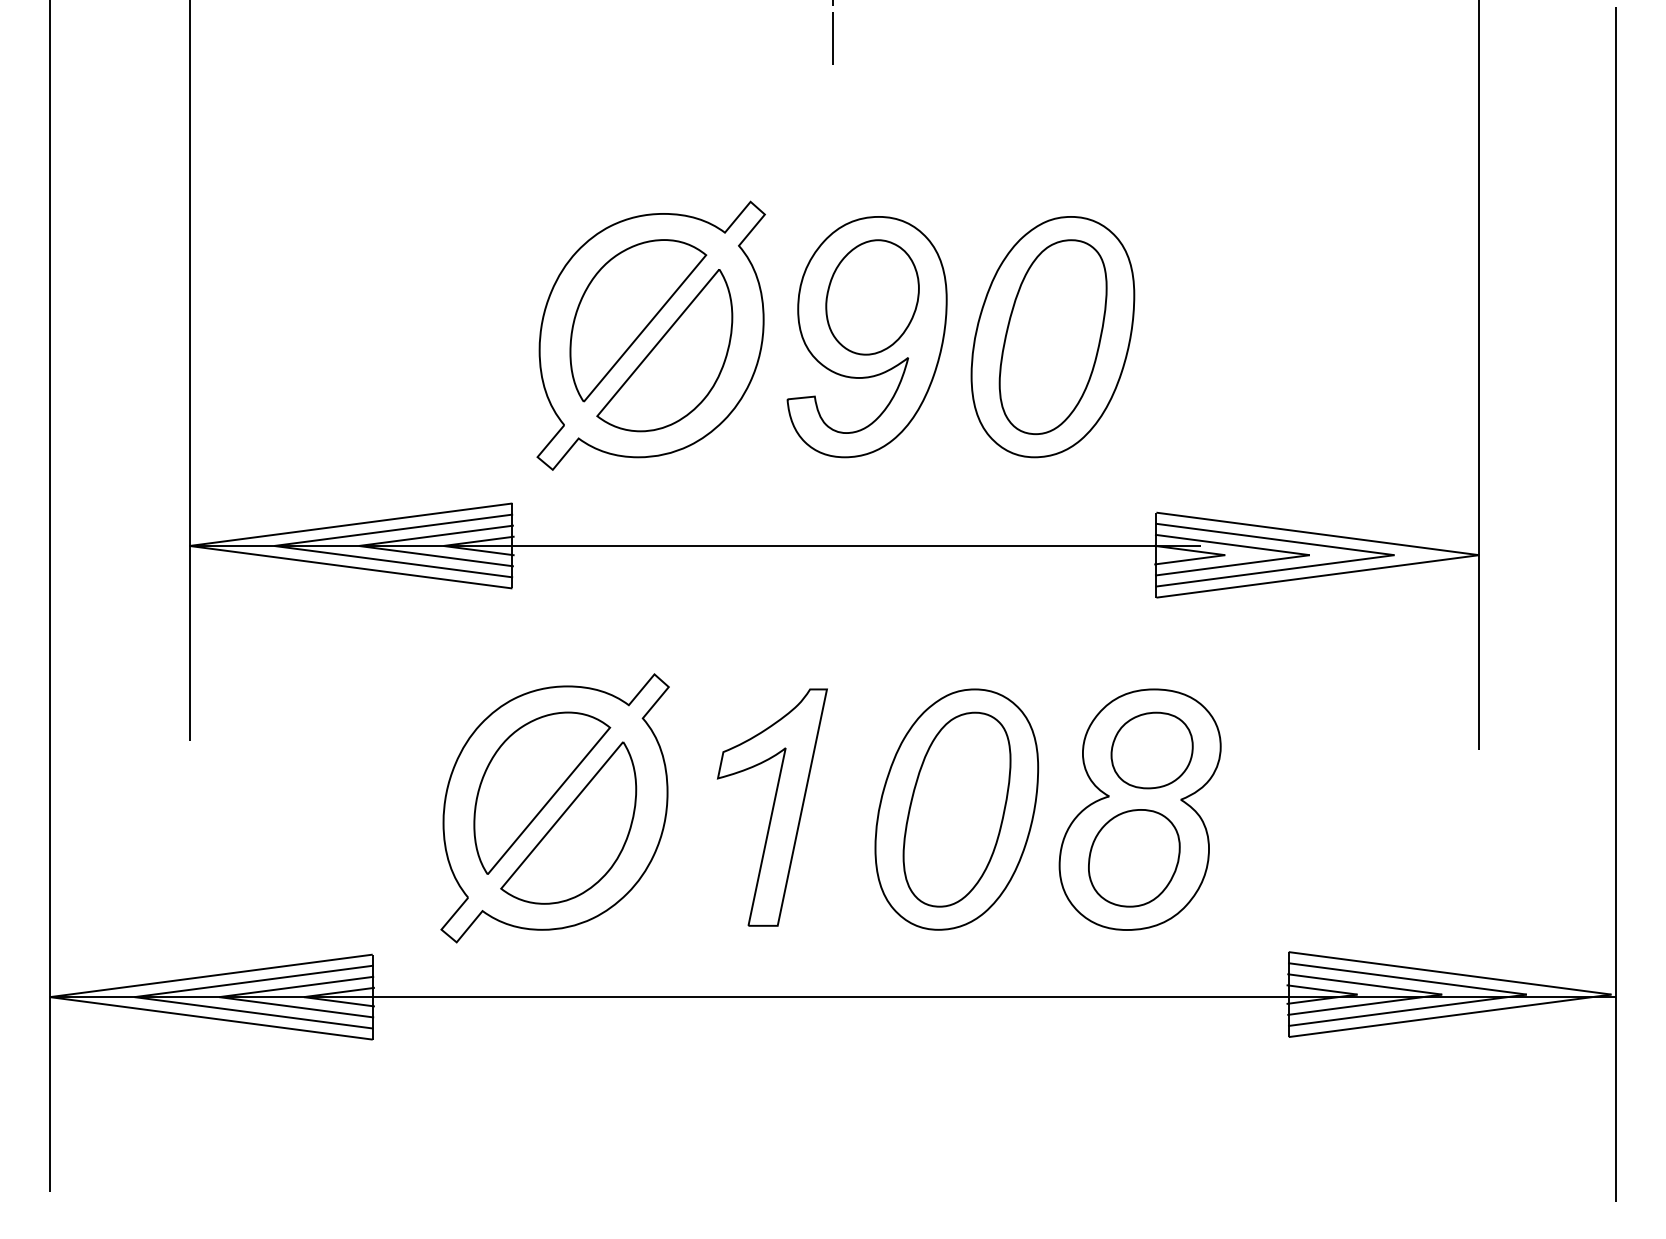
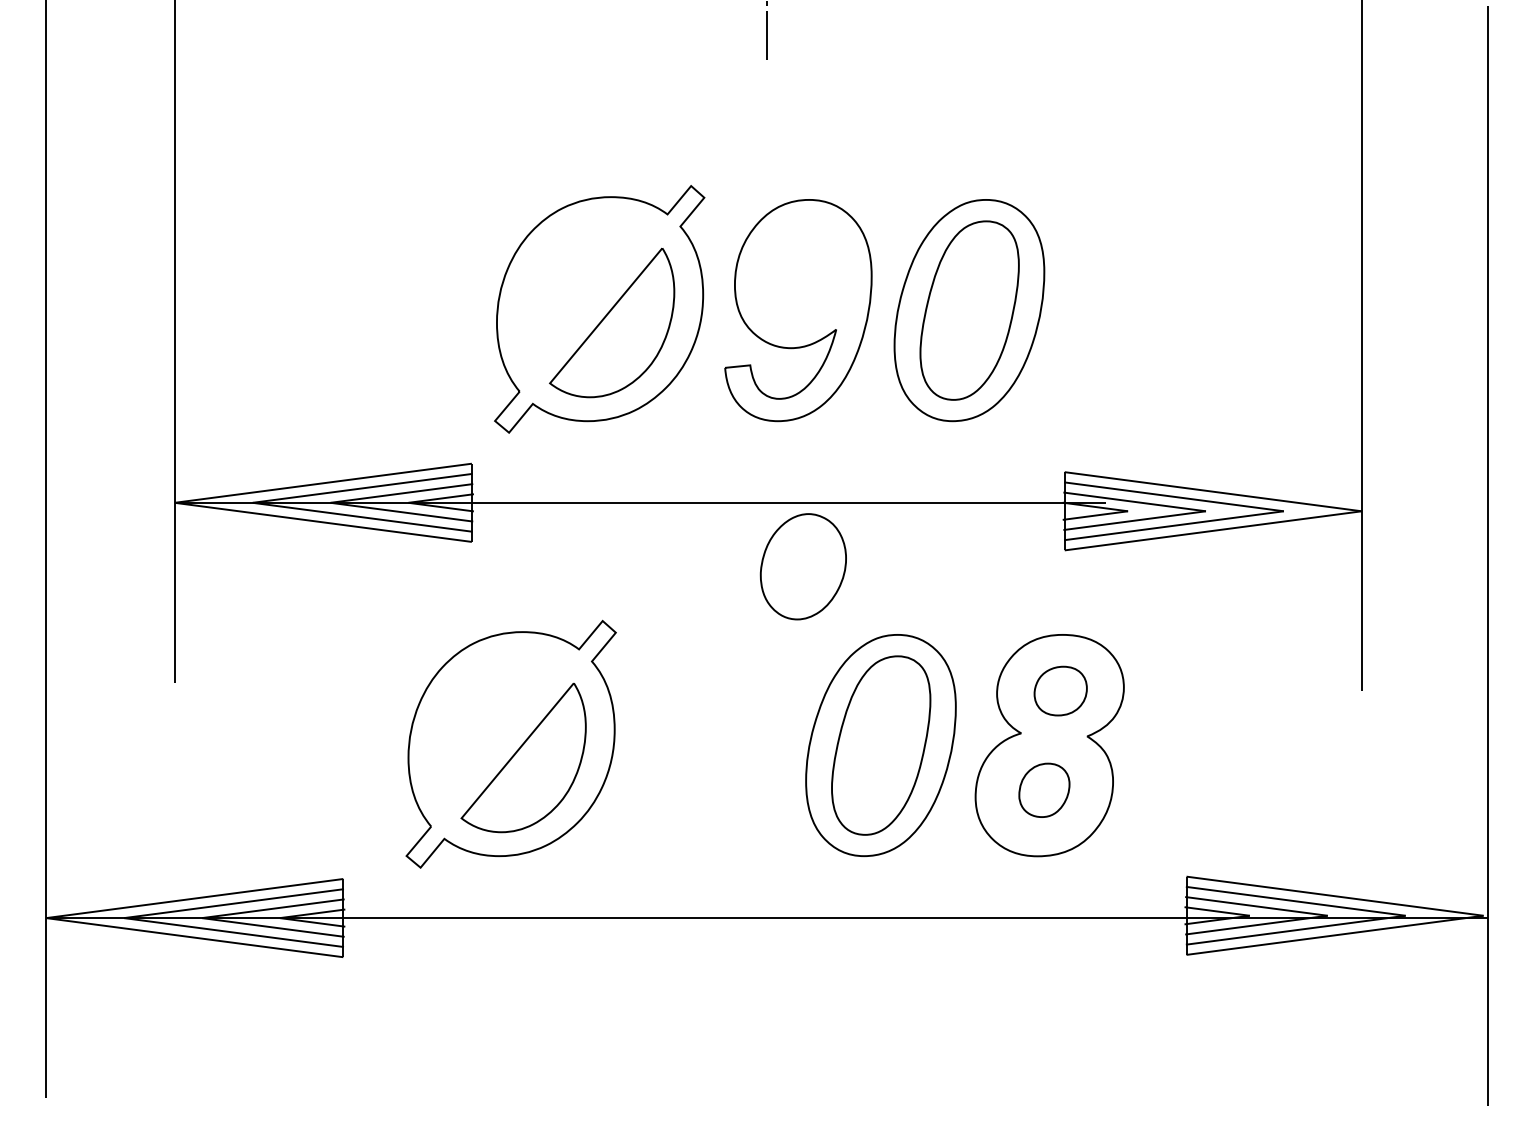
part: (872, 297) -> (803, 566), moved
part: (638, 320) -> (587, 295), removed
part: (1151, 750) -> (1060, 691), size x0.7
part: (542, 792) -> (499, 729), removed
part: (771, 807) -> (710, 743), removed
part: (1134, 858) -> (1044, 790), size x0.6

